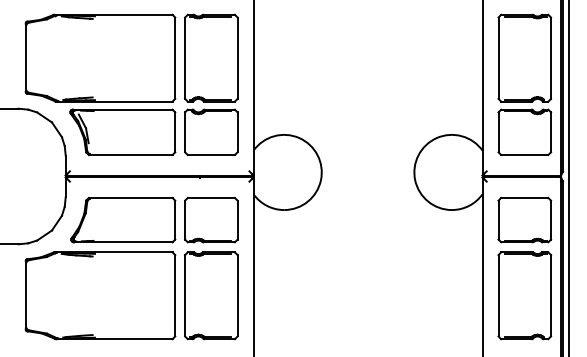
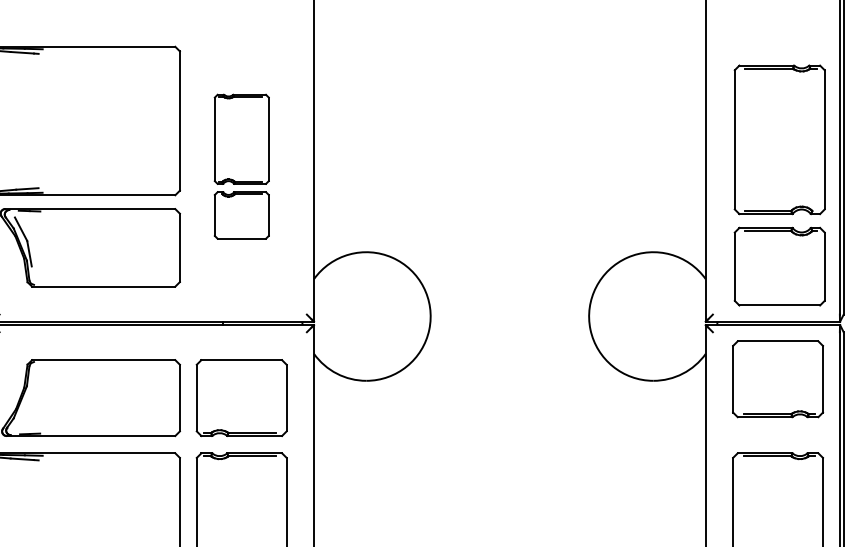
part: (211, 84) -> (241, 166), size x0.6
part: (524, 84) -> (779, 184), moved
part: (524, 219) -> (777, 378), moved

